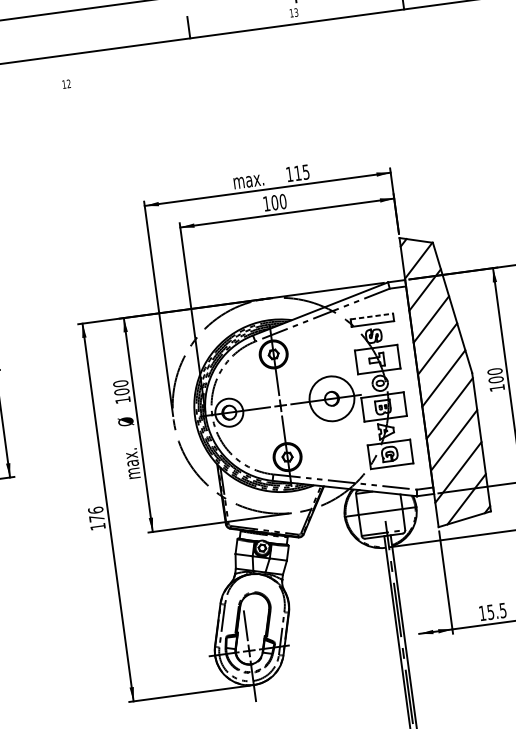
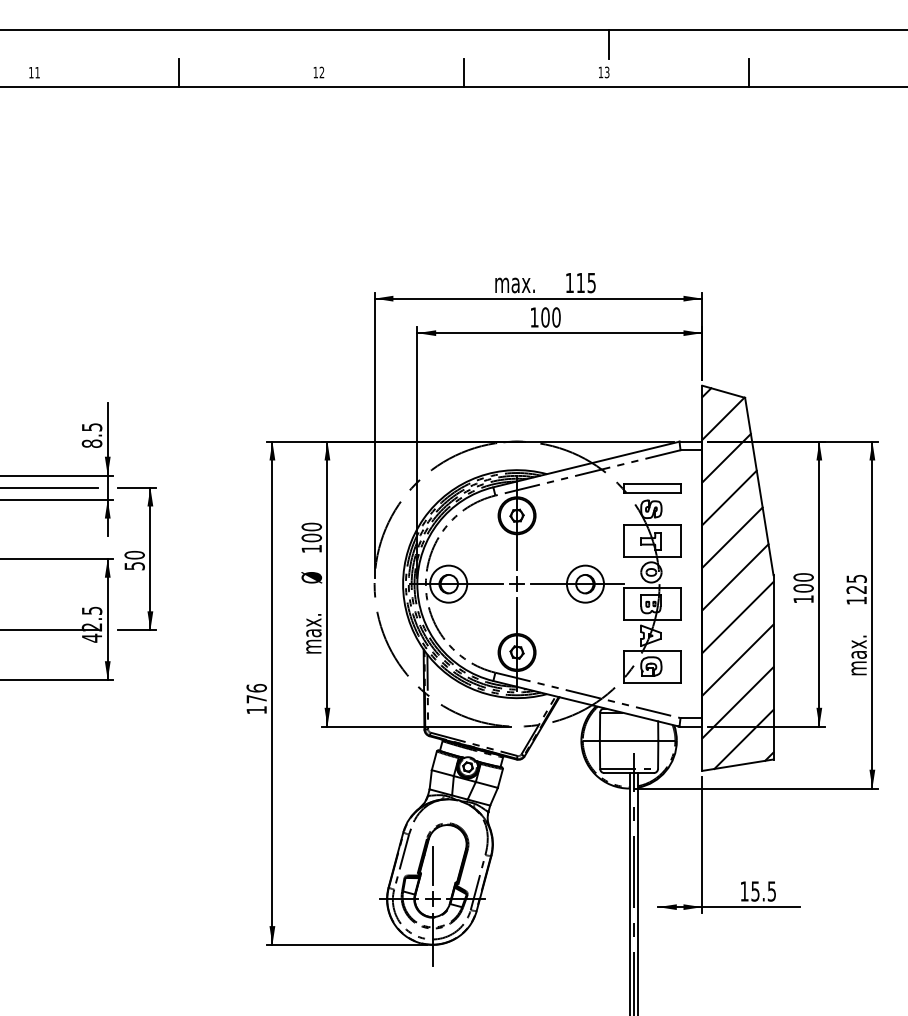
text: (66, 84) -> (318, 72), moved
line: (372, 316) -> (652, 483), dashed -> solid
circle: (331, 398) -> (584, 583), size x0.62

